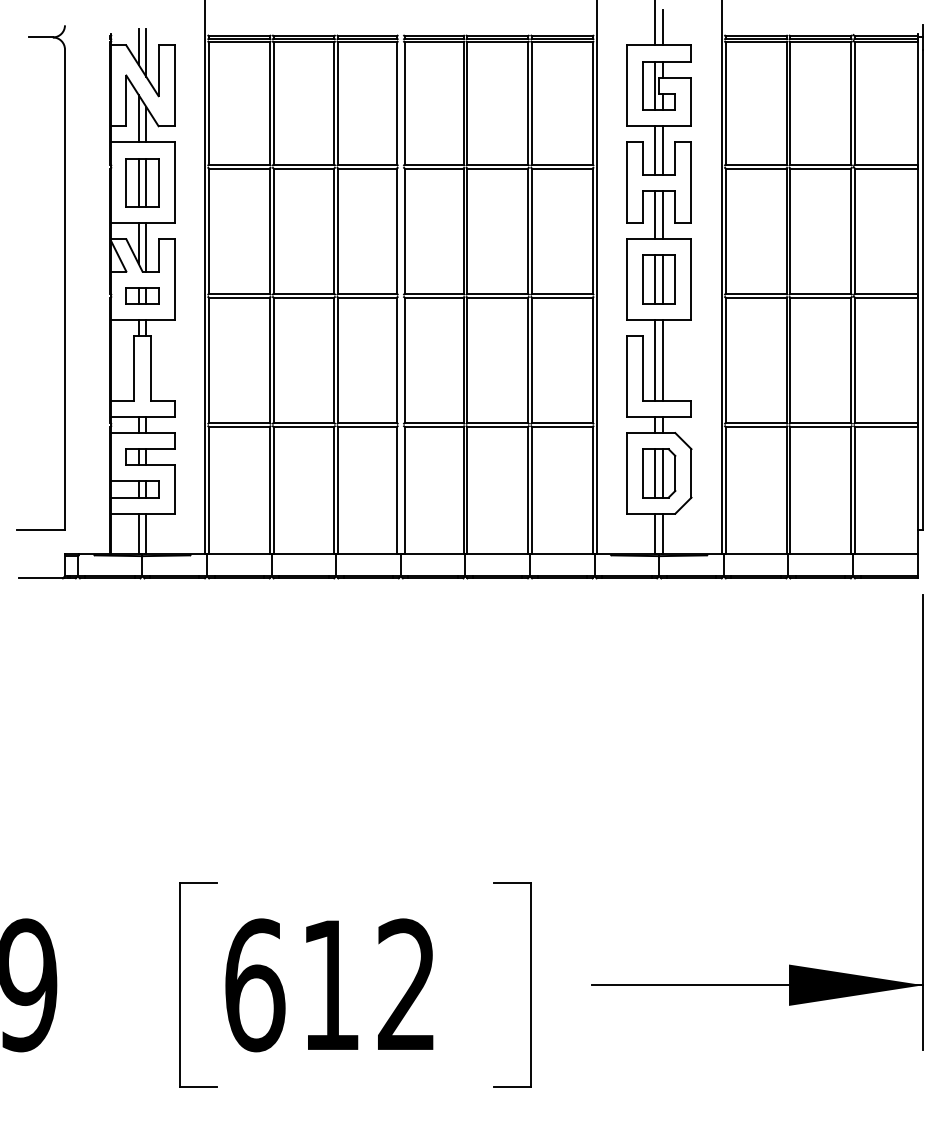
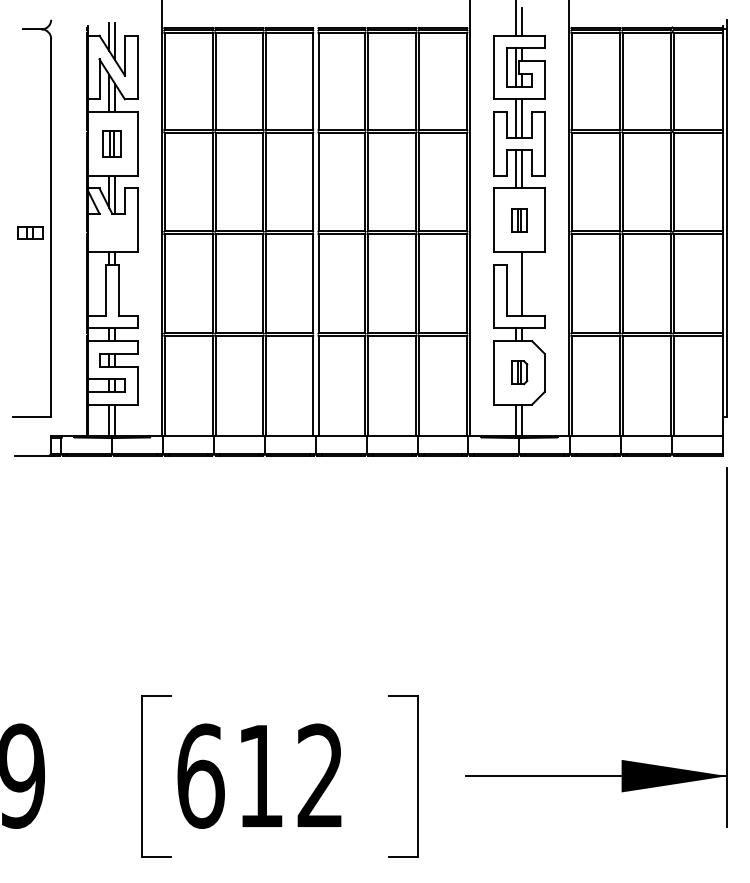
part: (142, 182) -> (112, 143), size x0.7
part: (659, 278) -> (519, 219), size x0.6
part: (142, 295) -> (30, 232), moved
line: (655, 359) -> (516, 283), removed
part: (659, 472) -> (519, 372), size x0.6

